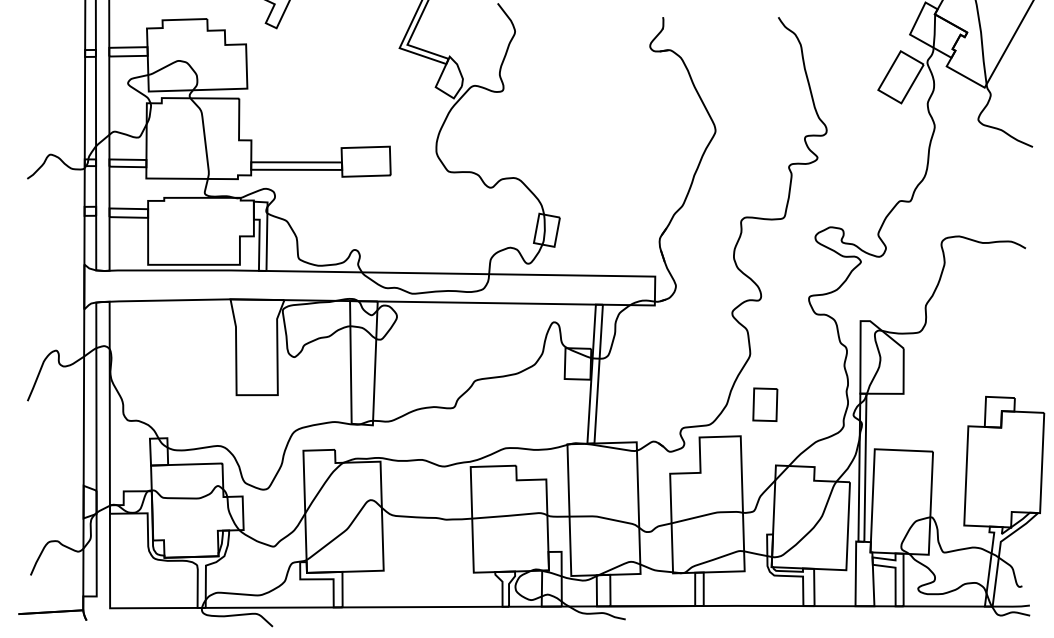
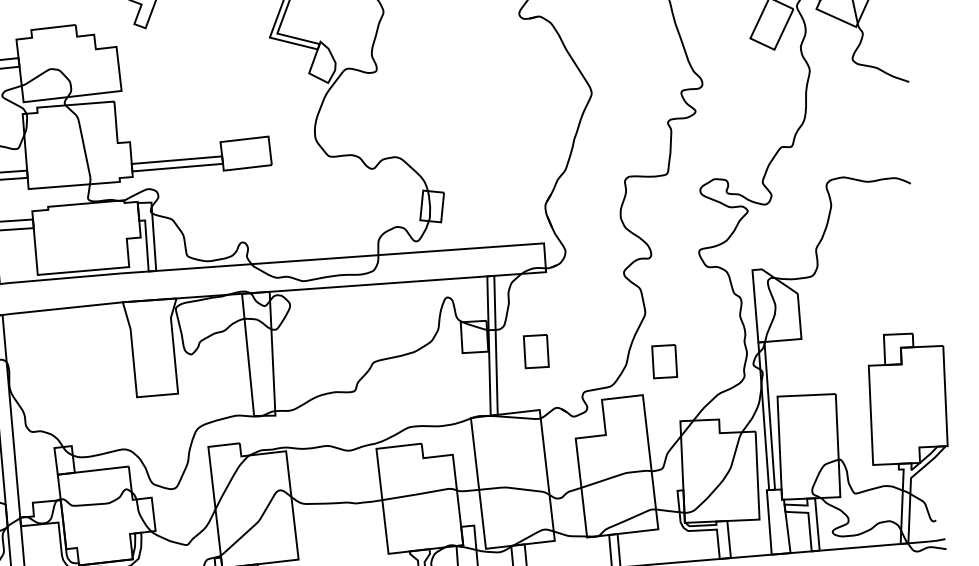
part: (638, 383) -> (536, 351), added

